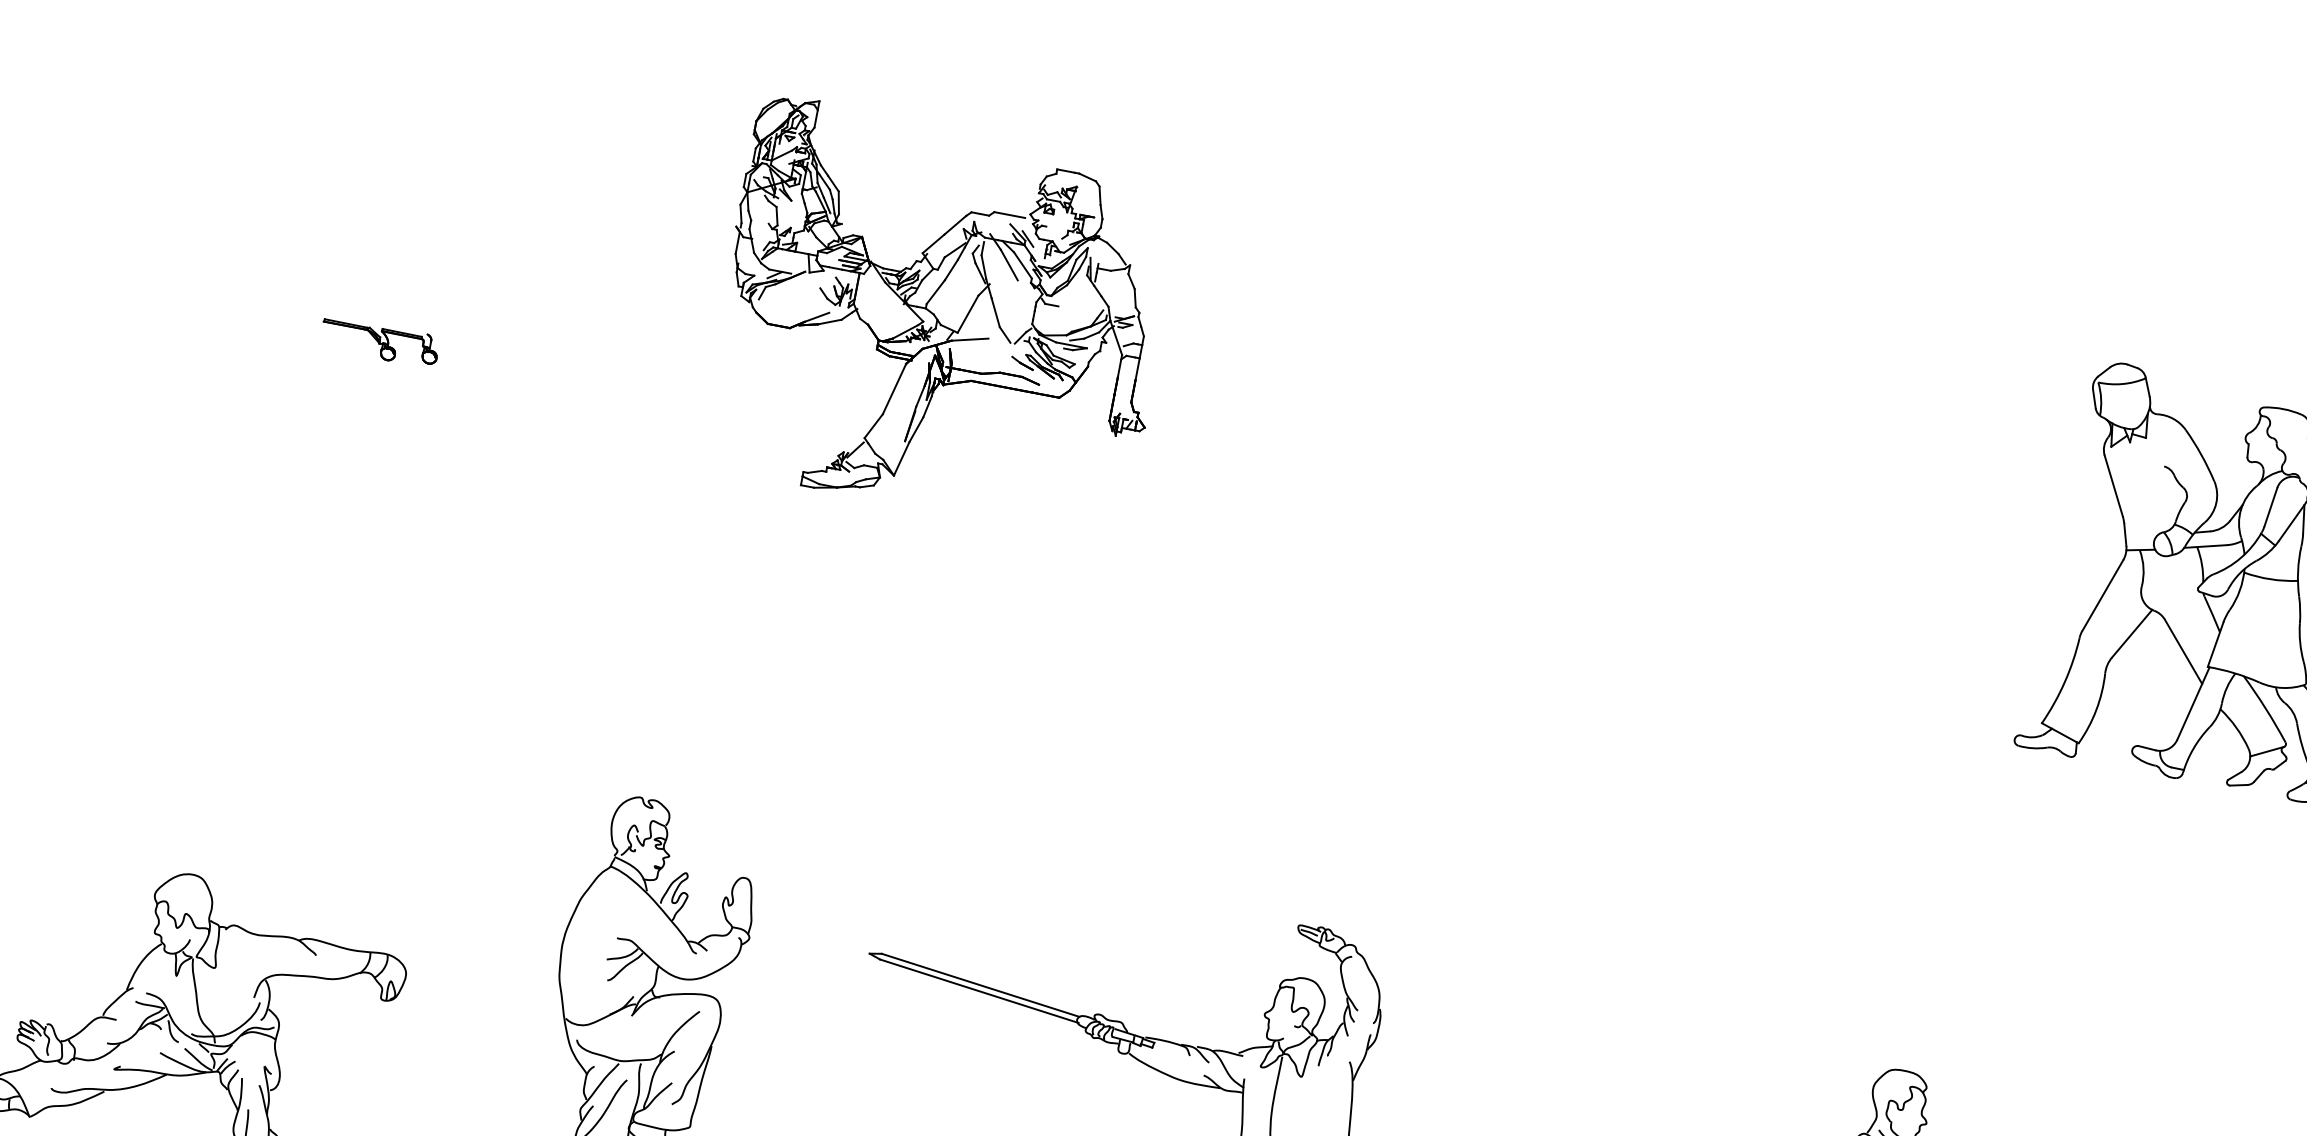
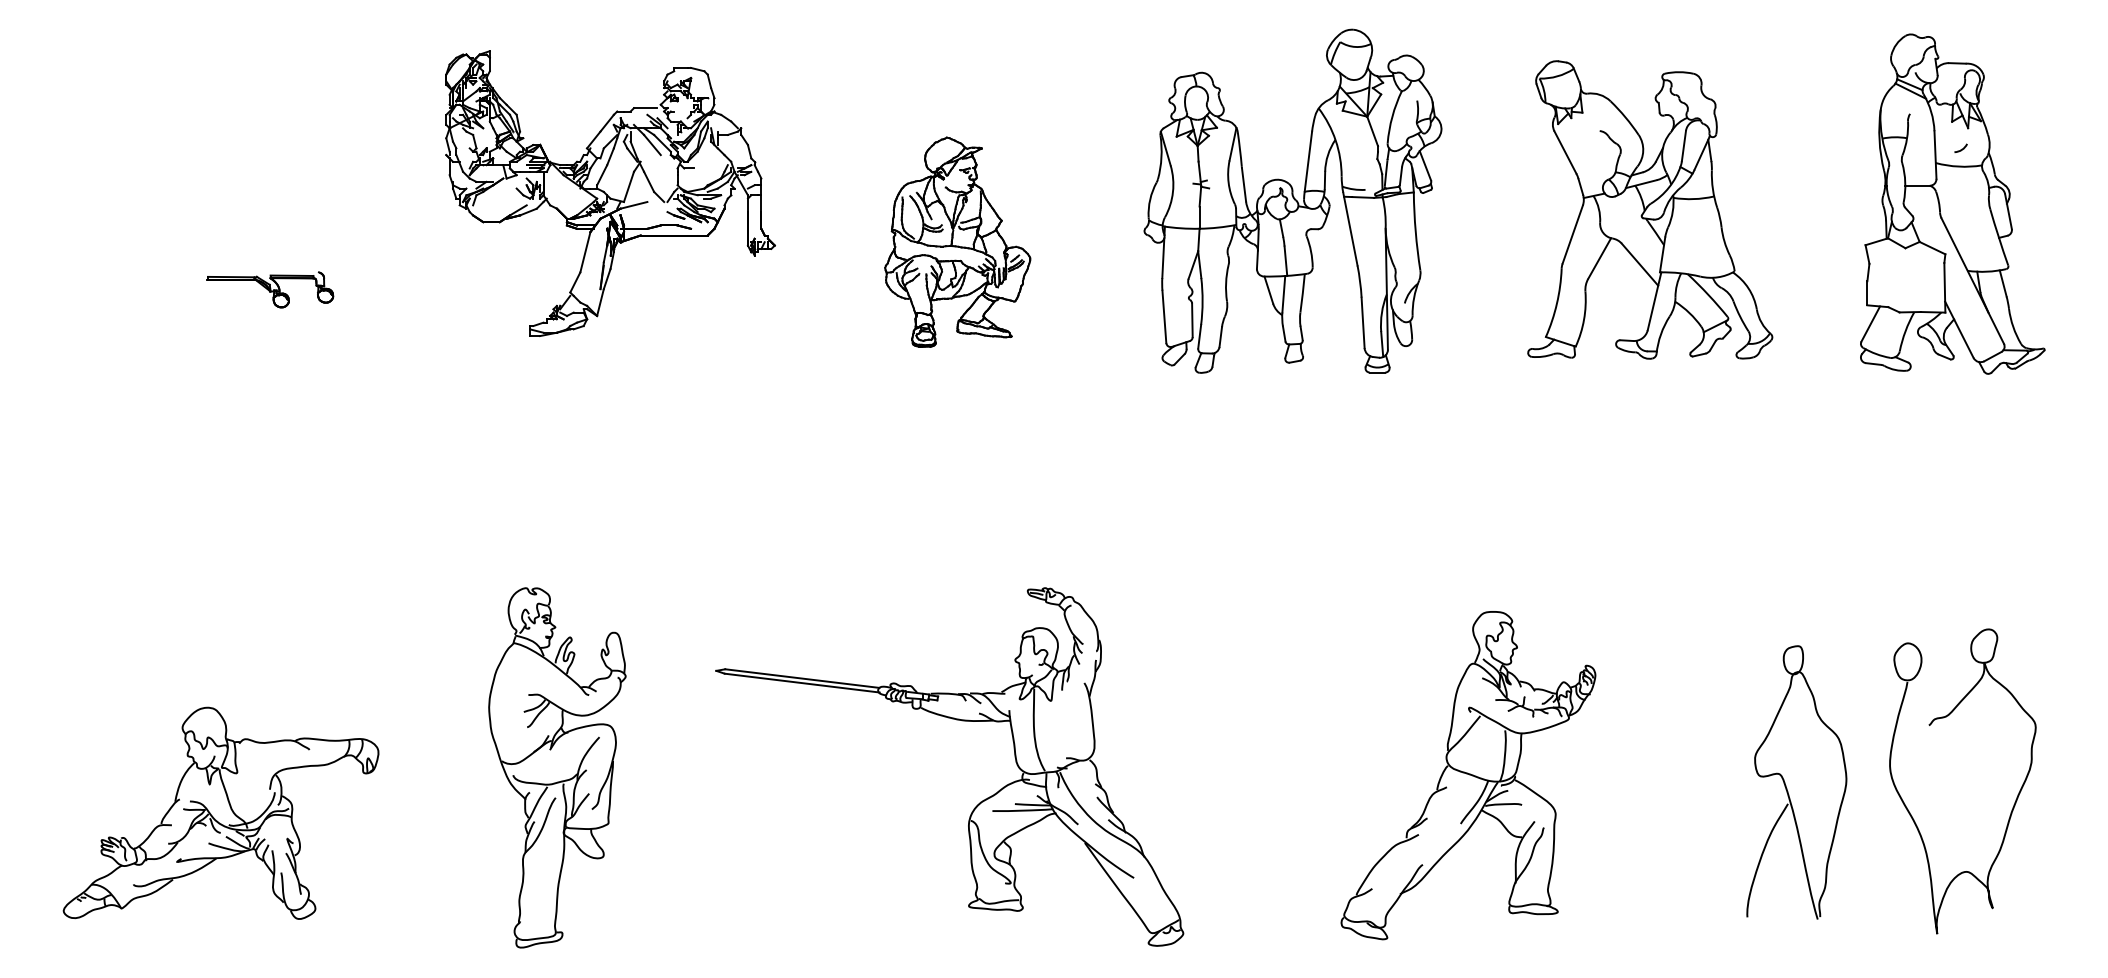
part: (942, 318) -> (610, 193), moved
part: (380, 341) -> (270, 289), size x1.43
part: (1293, 450) -> (957, 241), added
part: (1743, 480) -> (1292, 200), added

